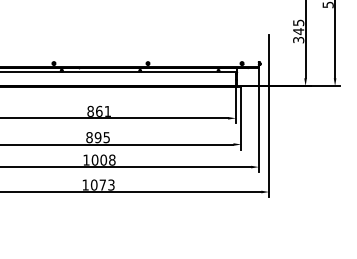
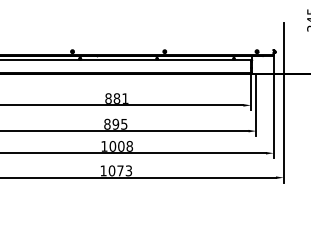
text: (99, 110) -> (117, 97), 861 -> 881

